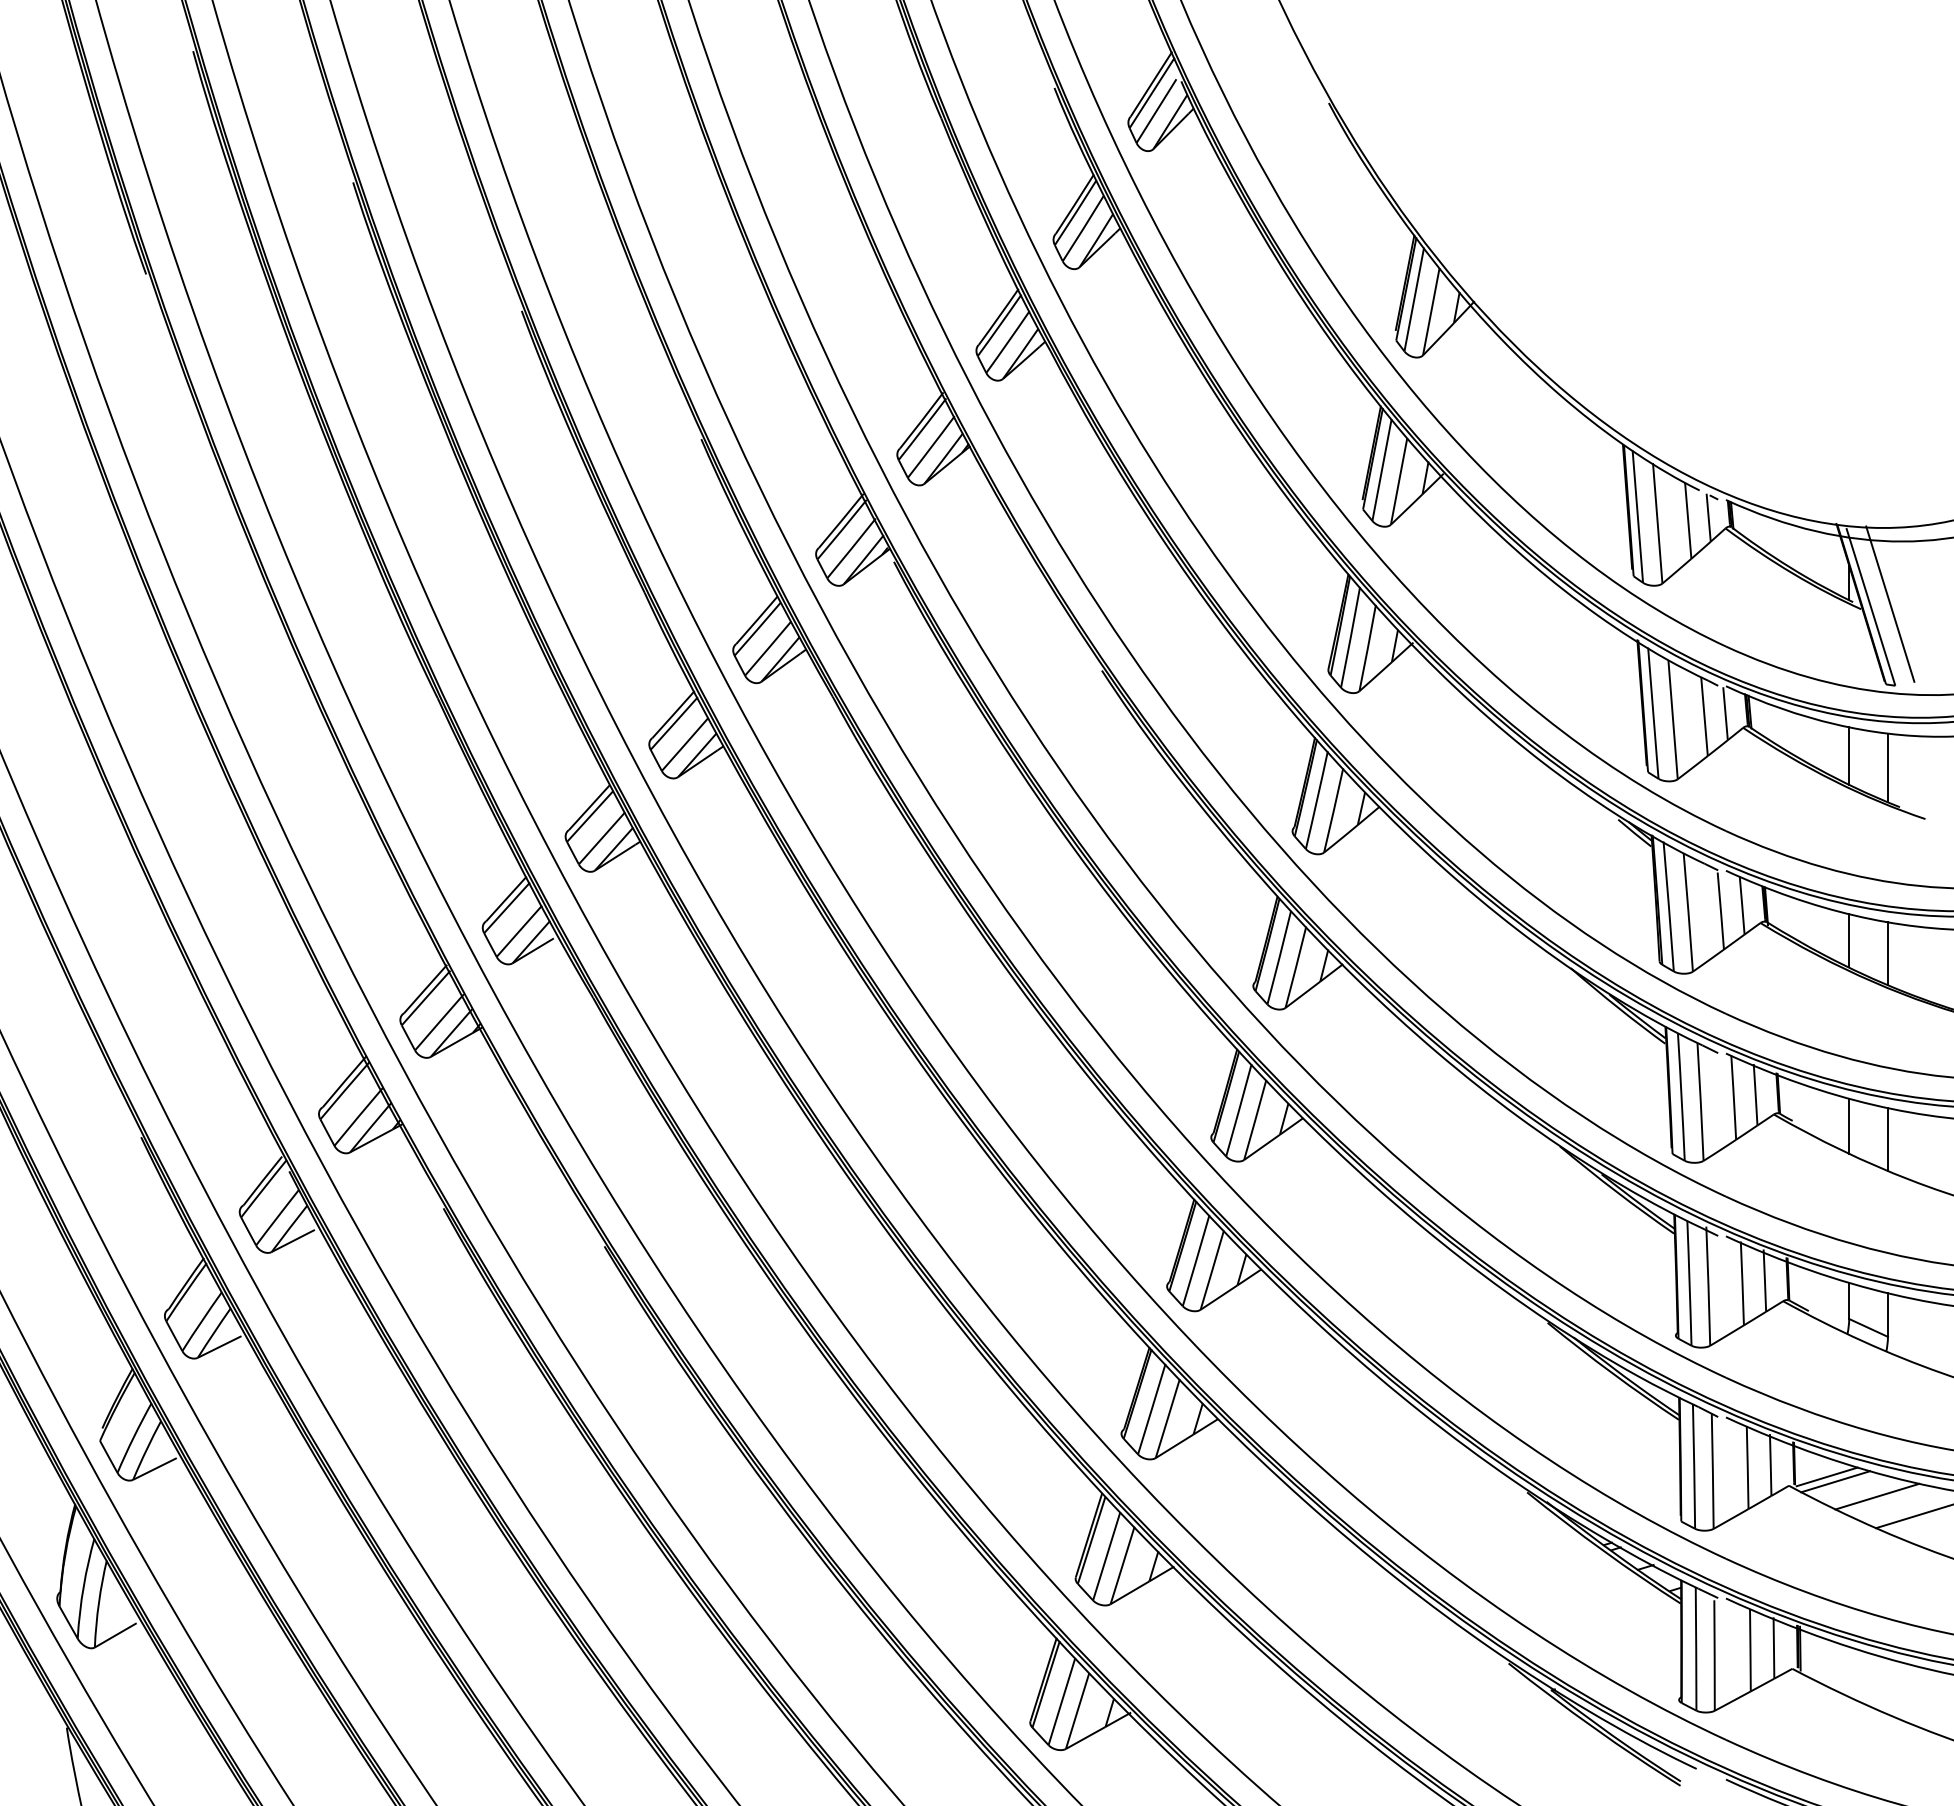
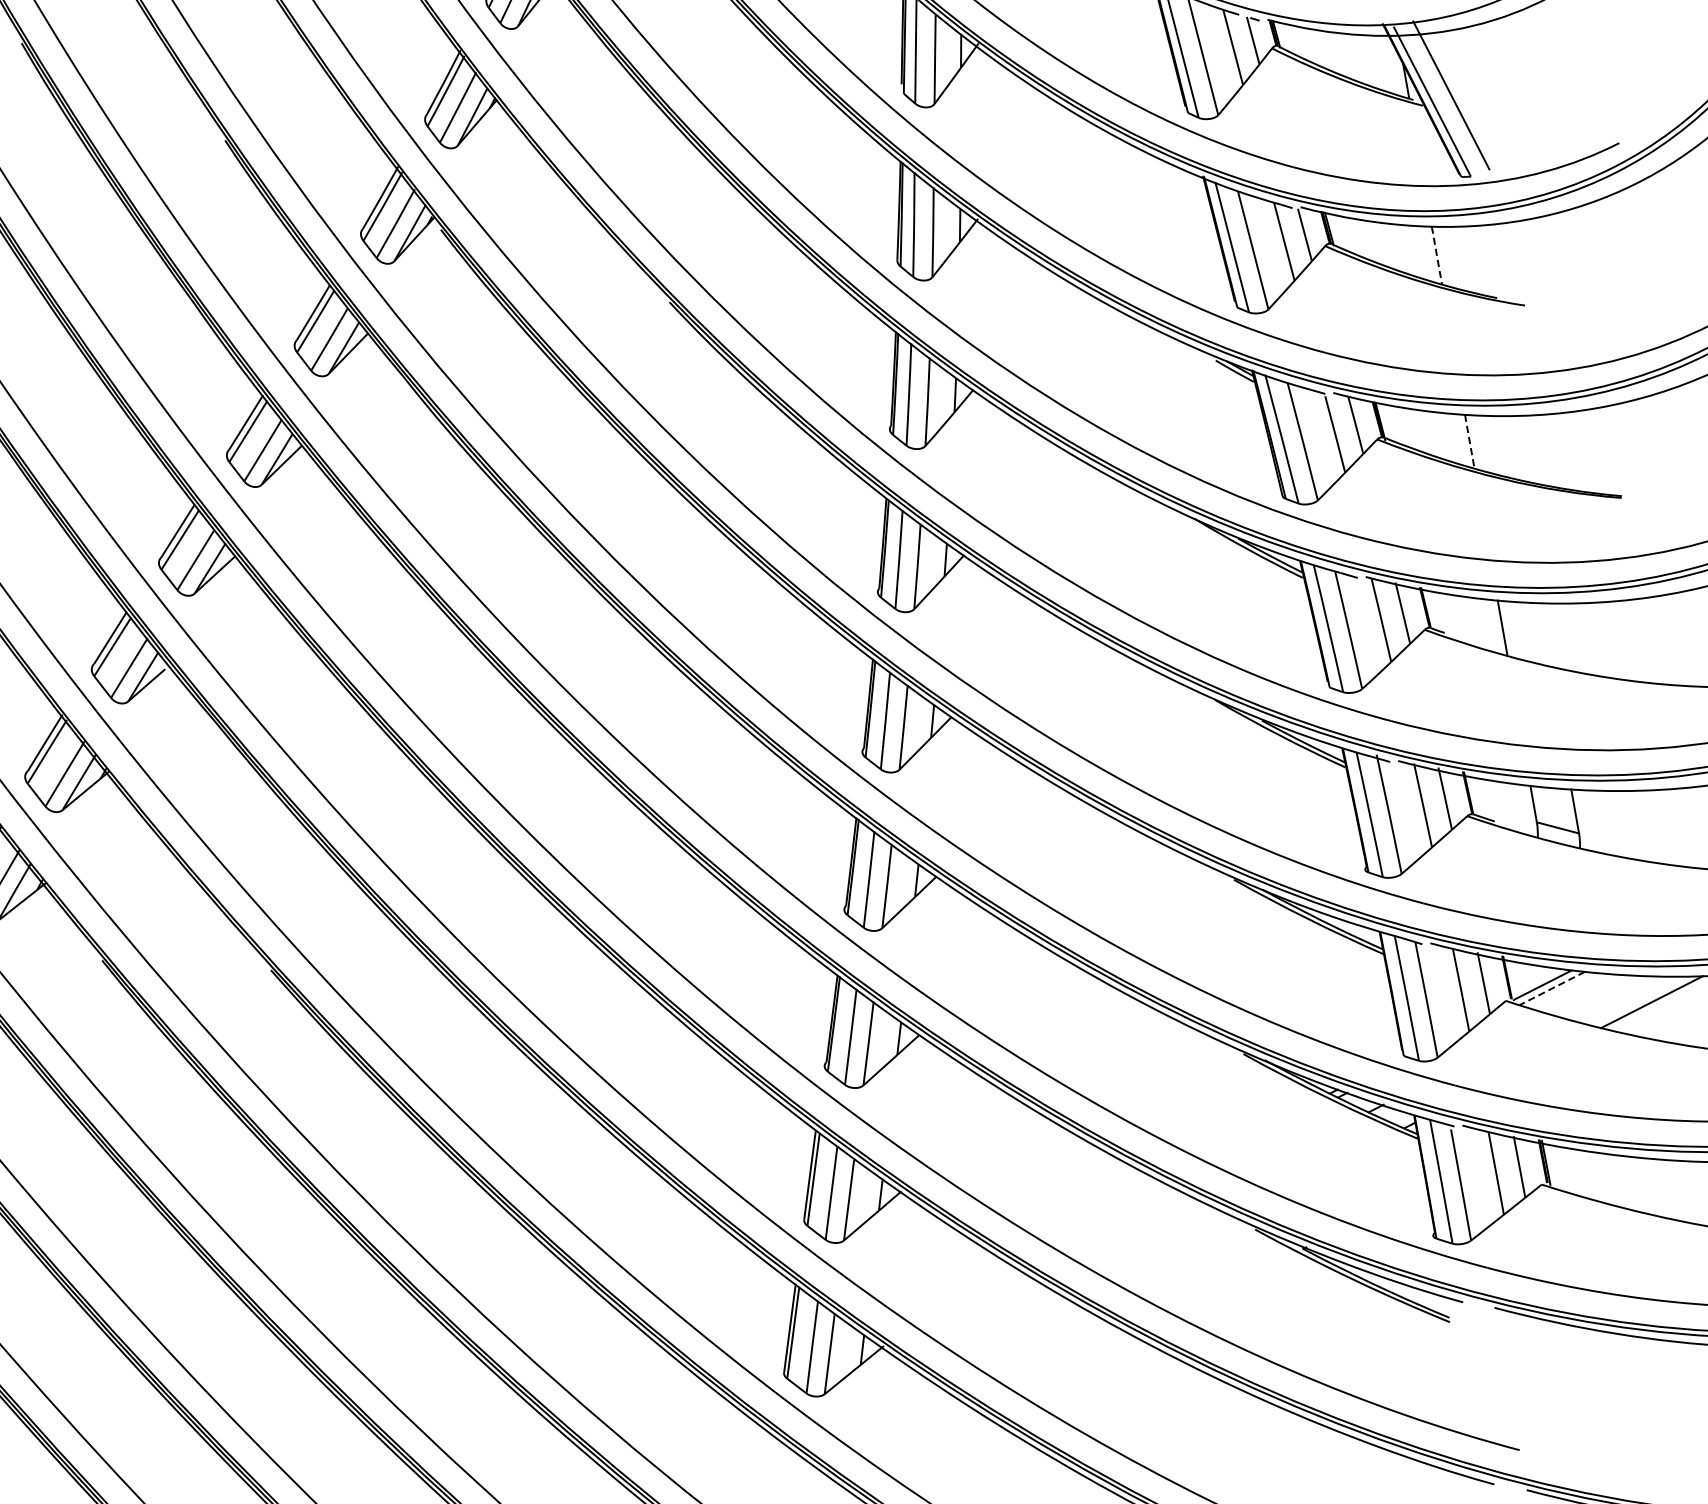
line: (1849, 755) -> (1437, 255), solid -> dashed
line: (1887, 767) -> (1477, 260), removed
line: (1849, 940) -> (1469, 441), solid -> dashed
line: (1887, 953) -> (1510, 447), removed
line: (1887, 1139) -> (1543, 634), removed
line: (1835, 1481) -> (1551, 988), solid -> dashed
line: (1877, 1496) -> (1596, 995), removed

